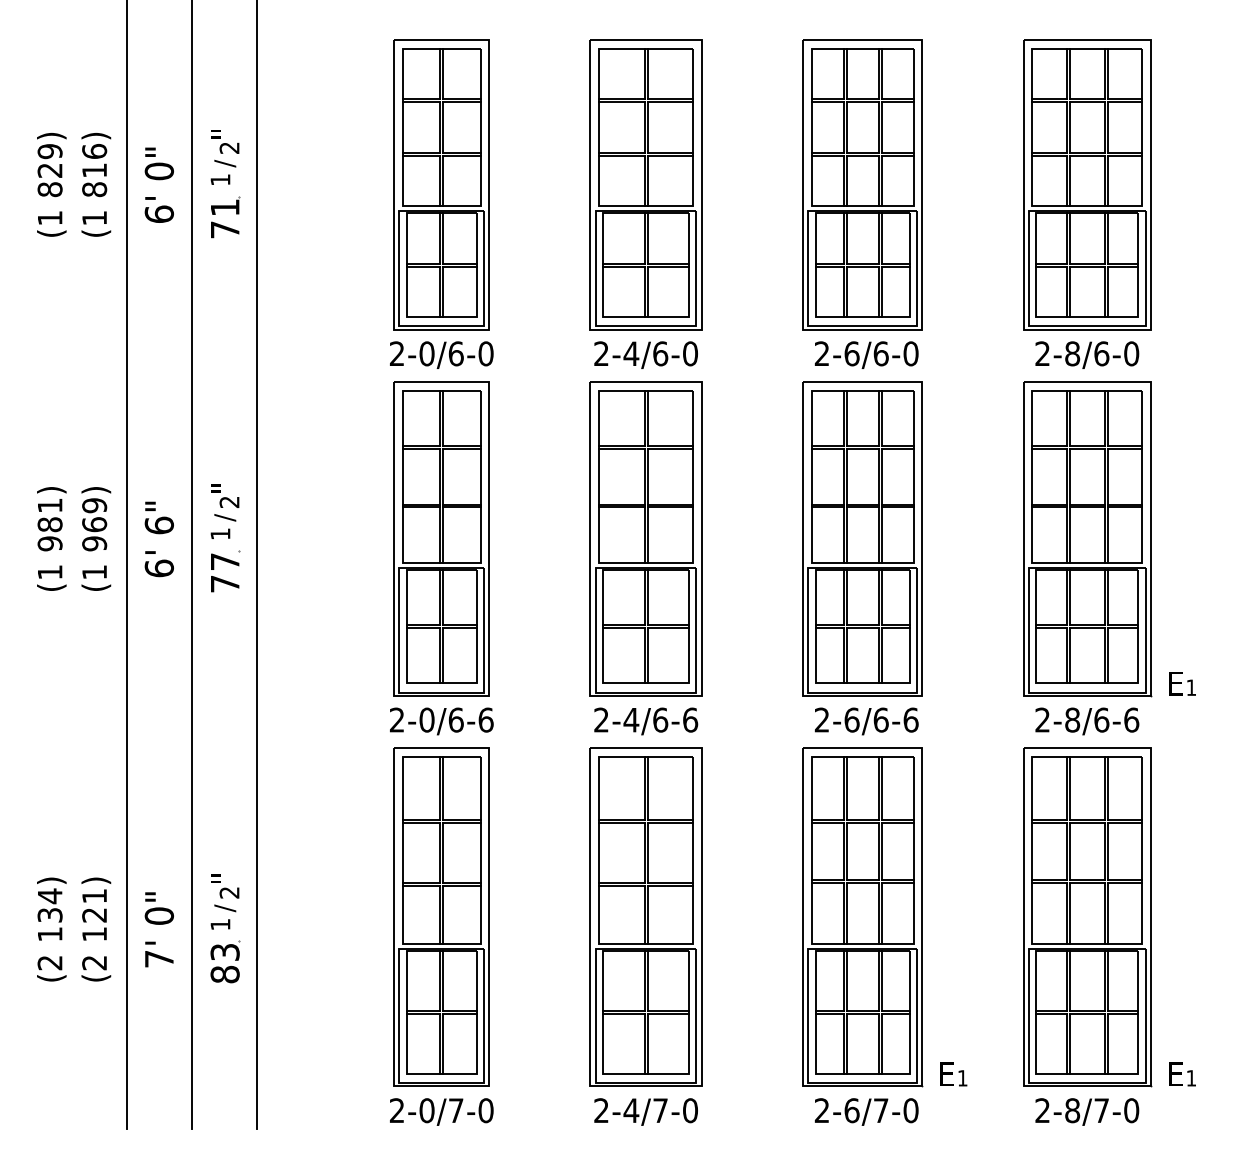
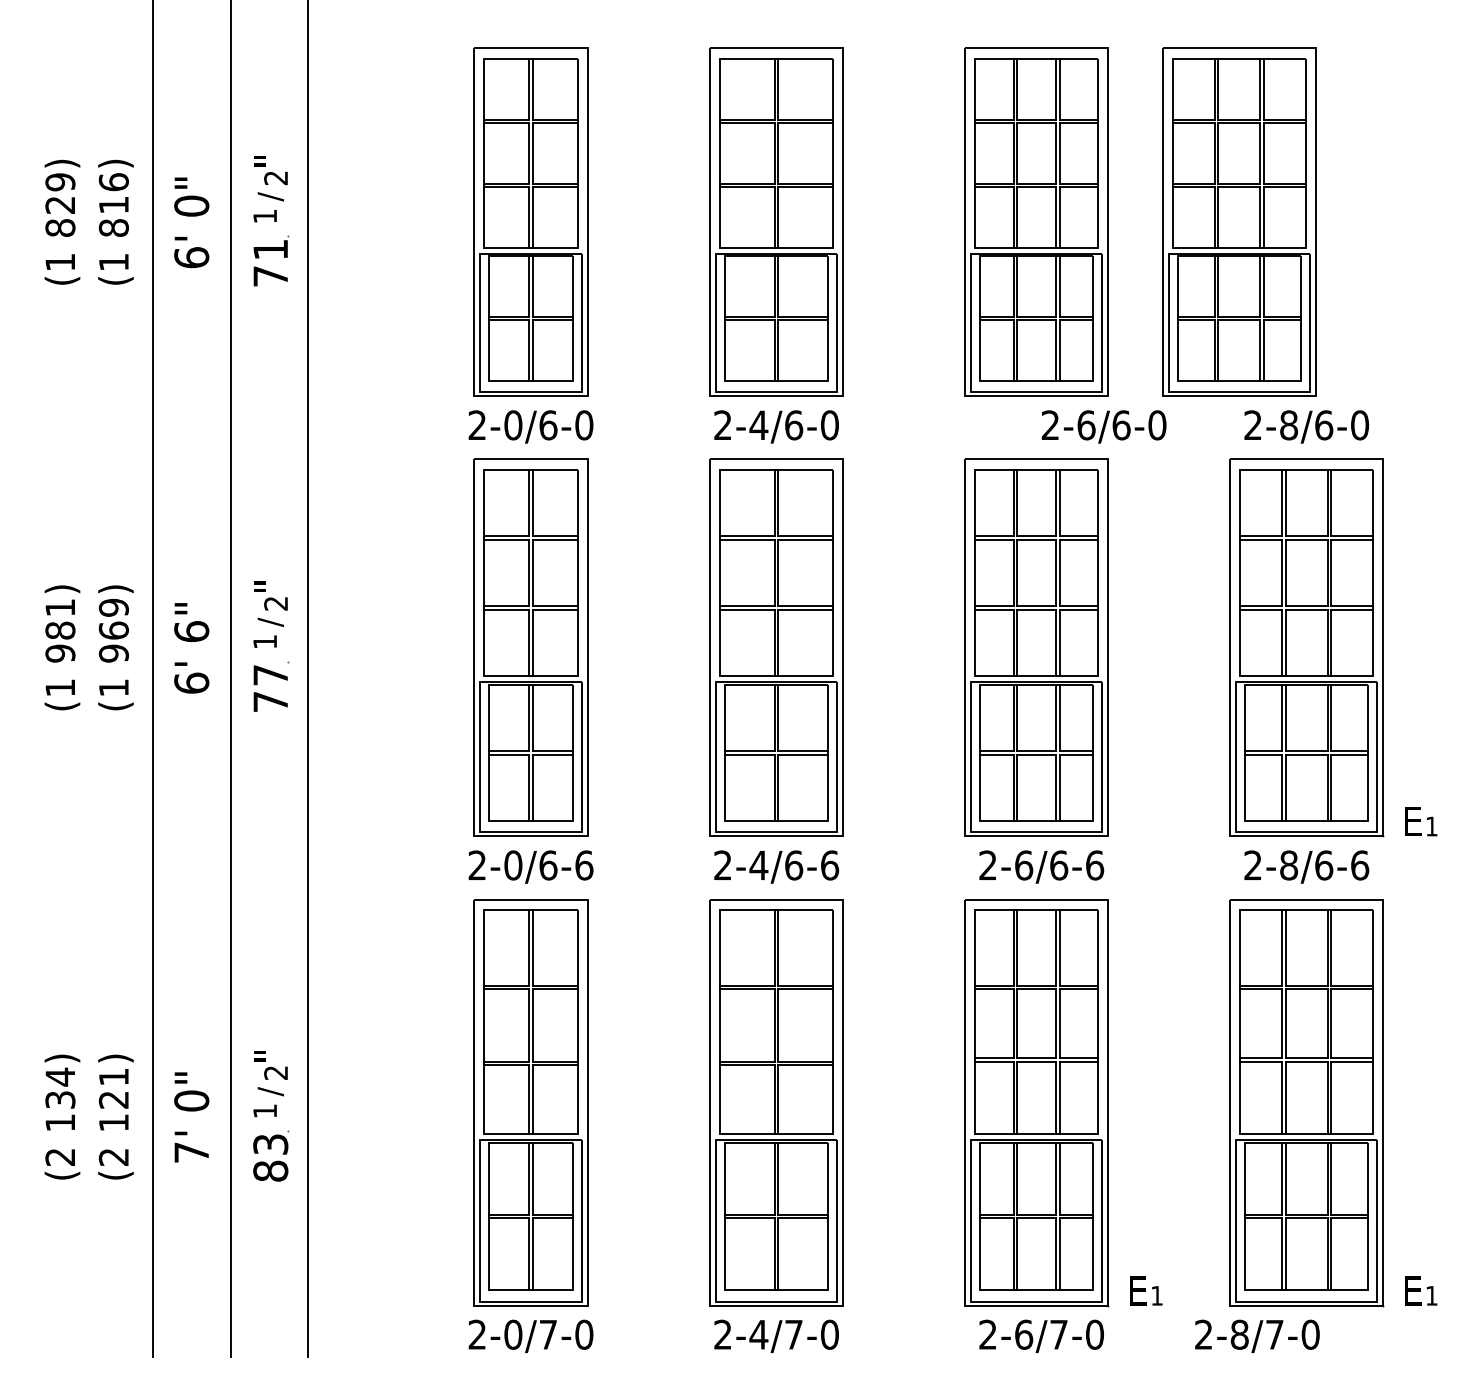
part: (1087, 184) -> (1239, 221), moved
text: (866, 354) -> (1103, 426), moved
text: (1087, 1111) -> (1257, 1335), moved

